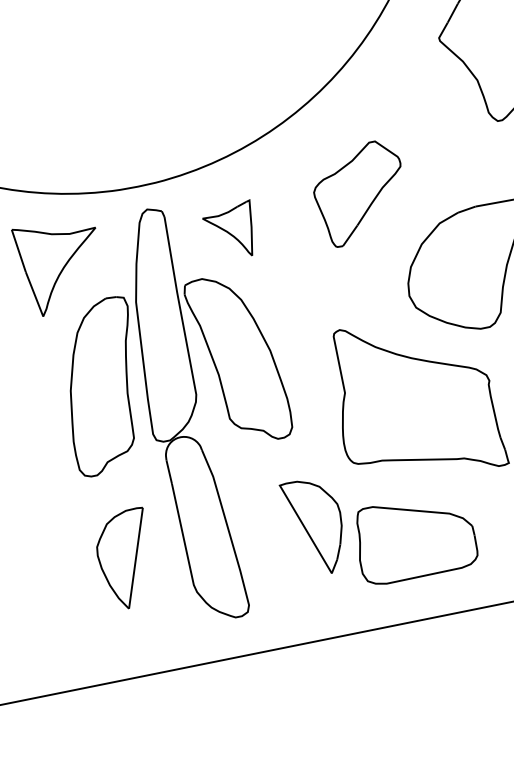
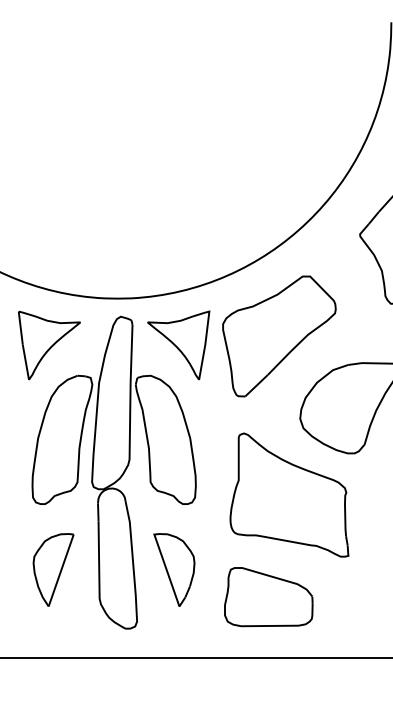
part: (360, 193) -> (279, 336), size x1.67
part: (230, 232) -> (178, 345), size x1.67
part: (315, 526) -> (174, 569), moved

